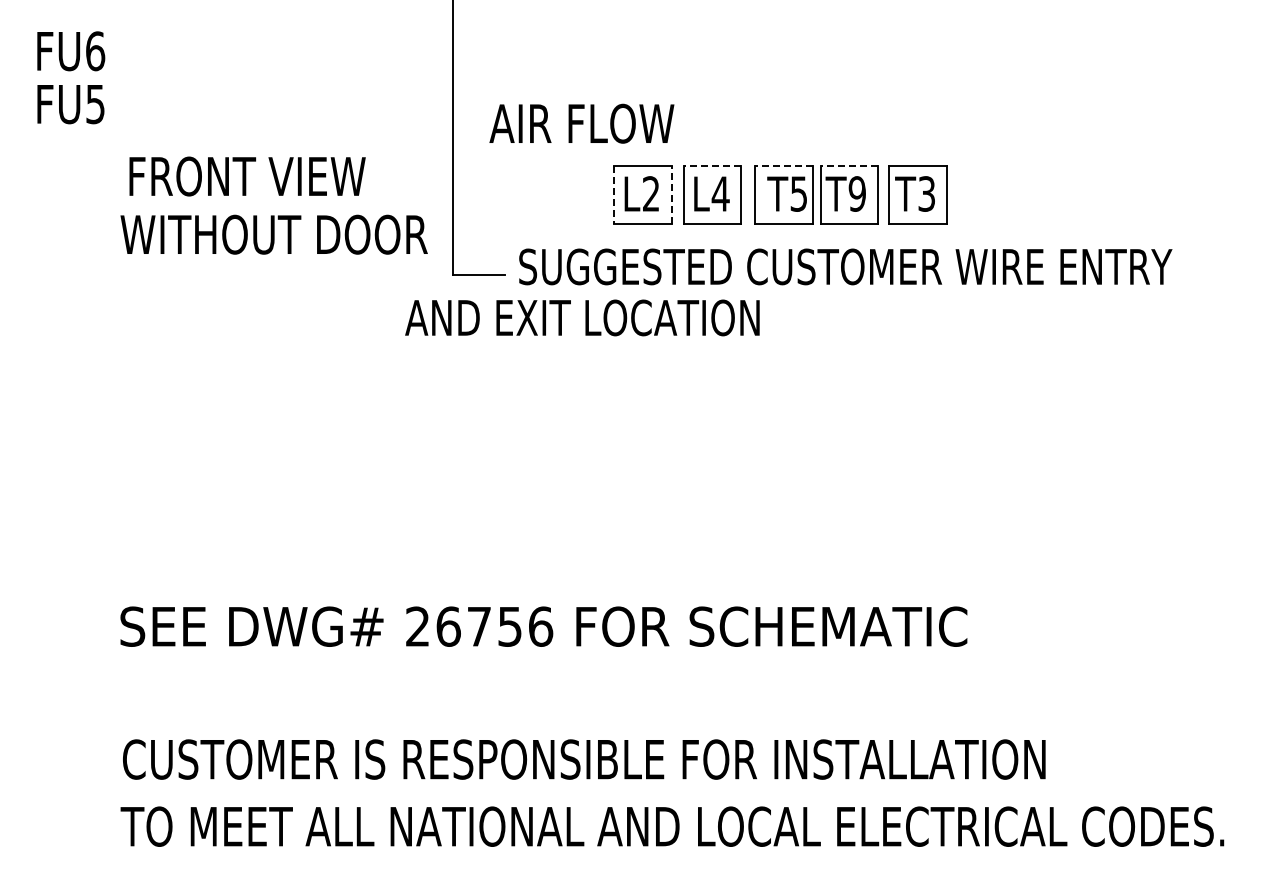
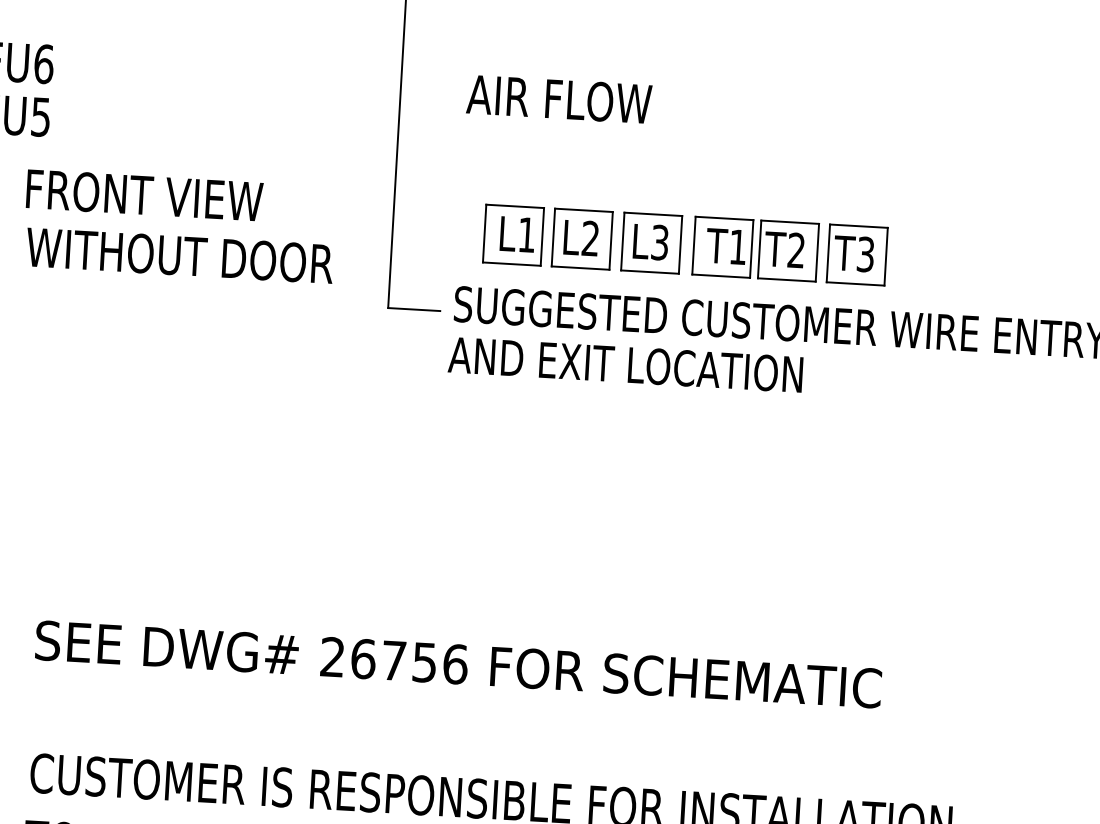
text: (581, 123) -> (558, 99), moved
line: (712, 166) -> (653, 214), dashed -> solid
line: (783, 166) -> (724, 218), dashed -> solid
line: (849, 166) -> (790, 222), dashed -> solid
text: (247, 176) -> (144, 195), moved
text: (720, 193) -> (659, 242), L4 -> L3
text: (798, 193) -> (737, 246), T5 -> T1
text: (856, 193) -> (795, 250), T9 -> T2
part: (573, 194) -> (513, 234), added
line: (613, 195) -> (552, 238), dashed -> solid
line: (671, 195) -> (610, 241), dashed -> solid
text: (273, 234) -> (179, 255), moved
text: (582, 317) -> (625, 364), moved

